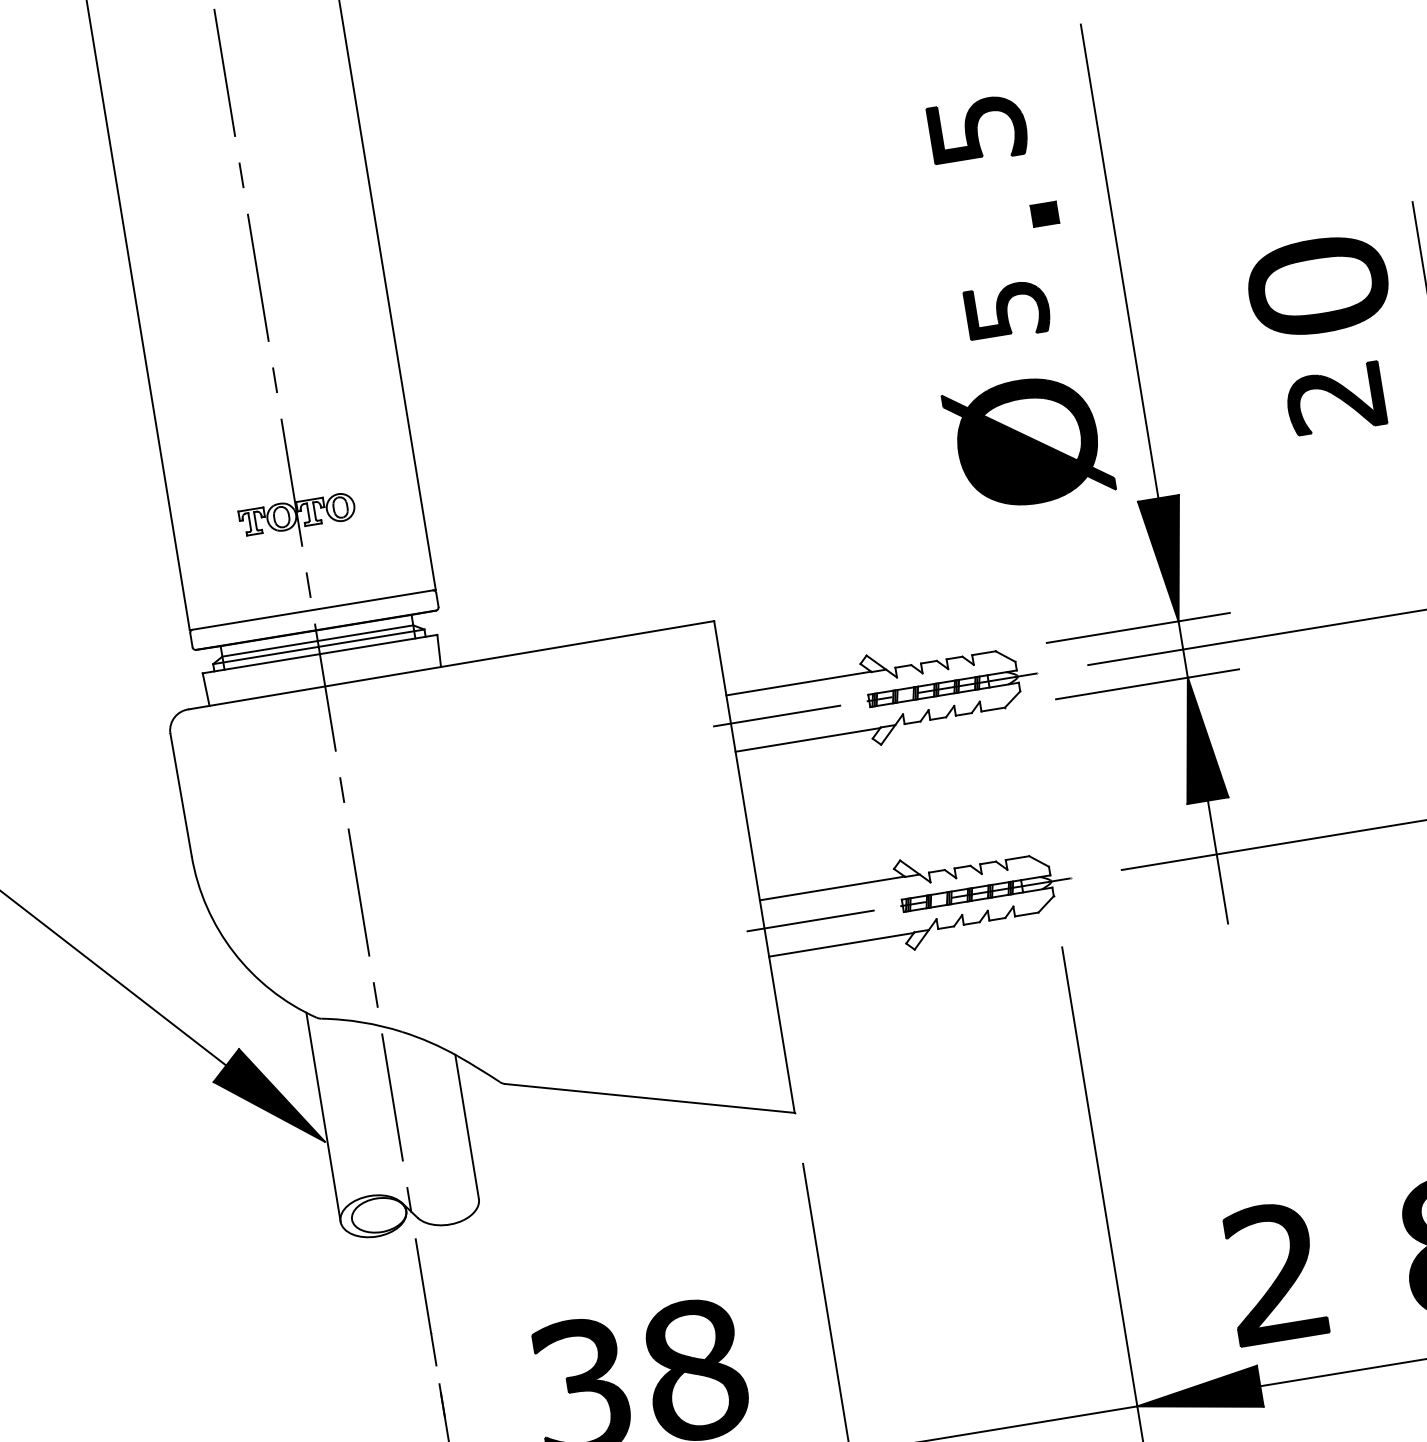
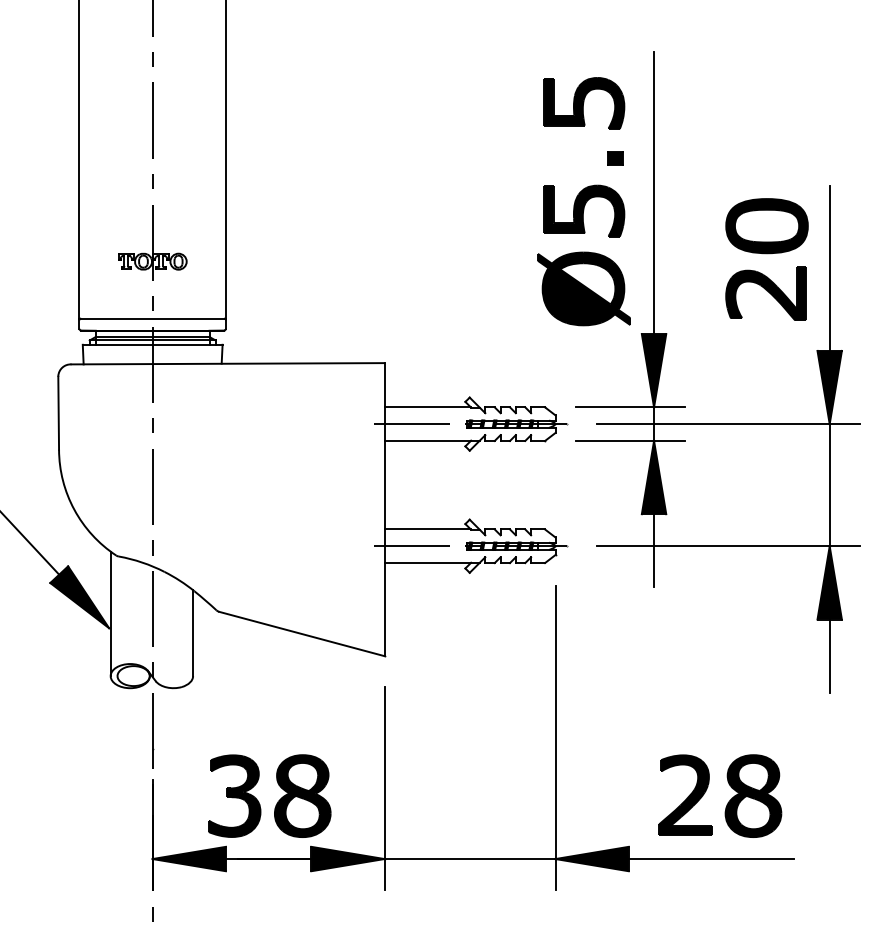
part: (978, 130) -> (584, 103), size x1.43
part: (1007, 310) -> (584, 210), size x1.67
part: (1334, 399) -> (765, 293), size x1.43
part: (1273, 1271) -> (685, 794), moved

